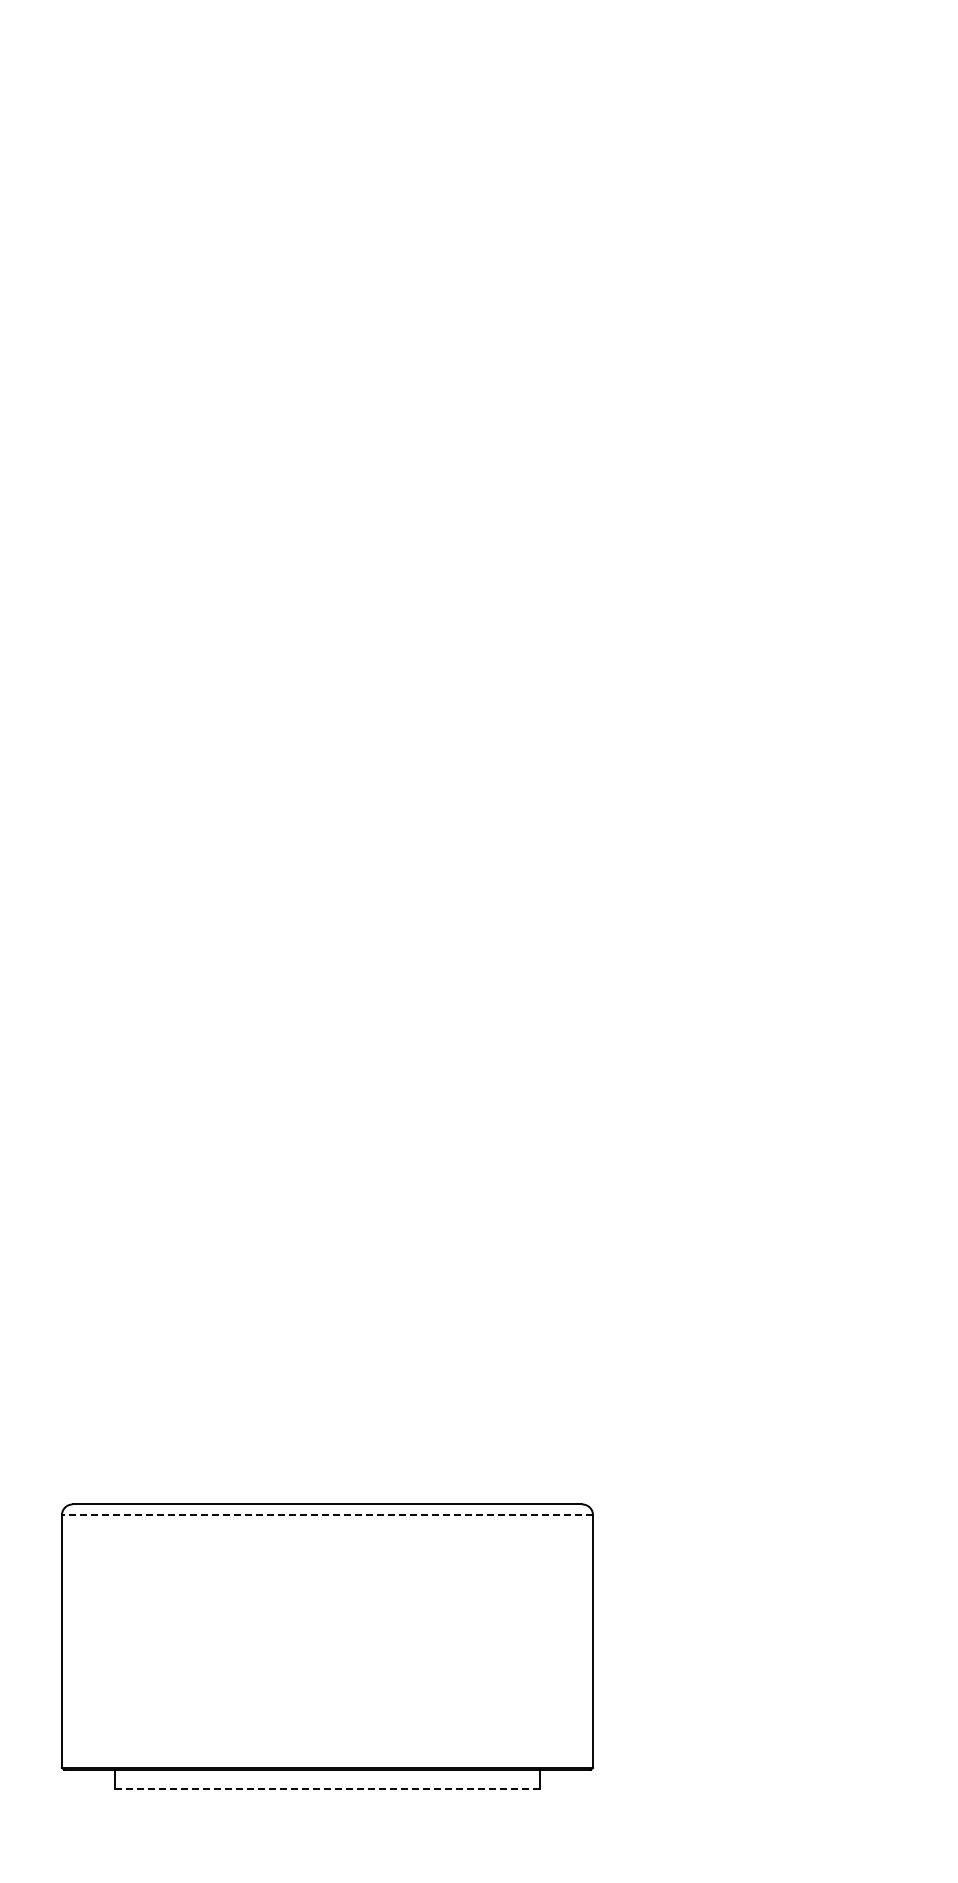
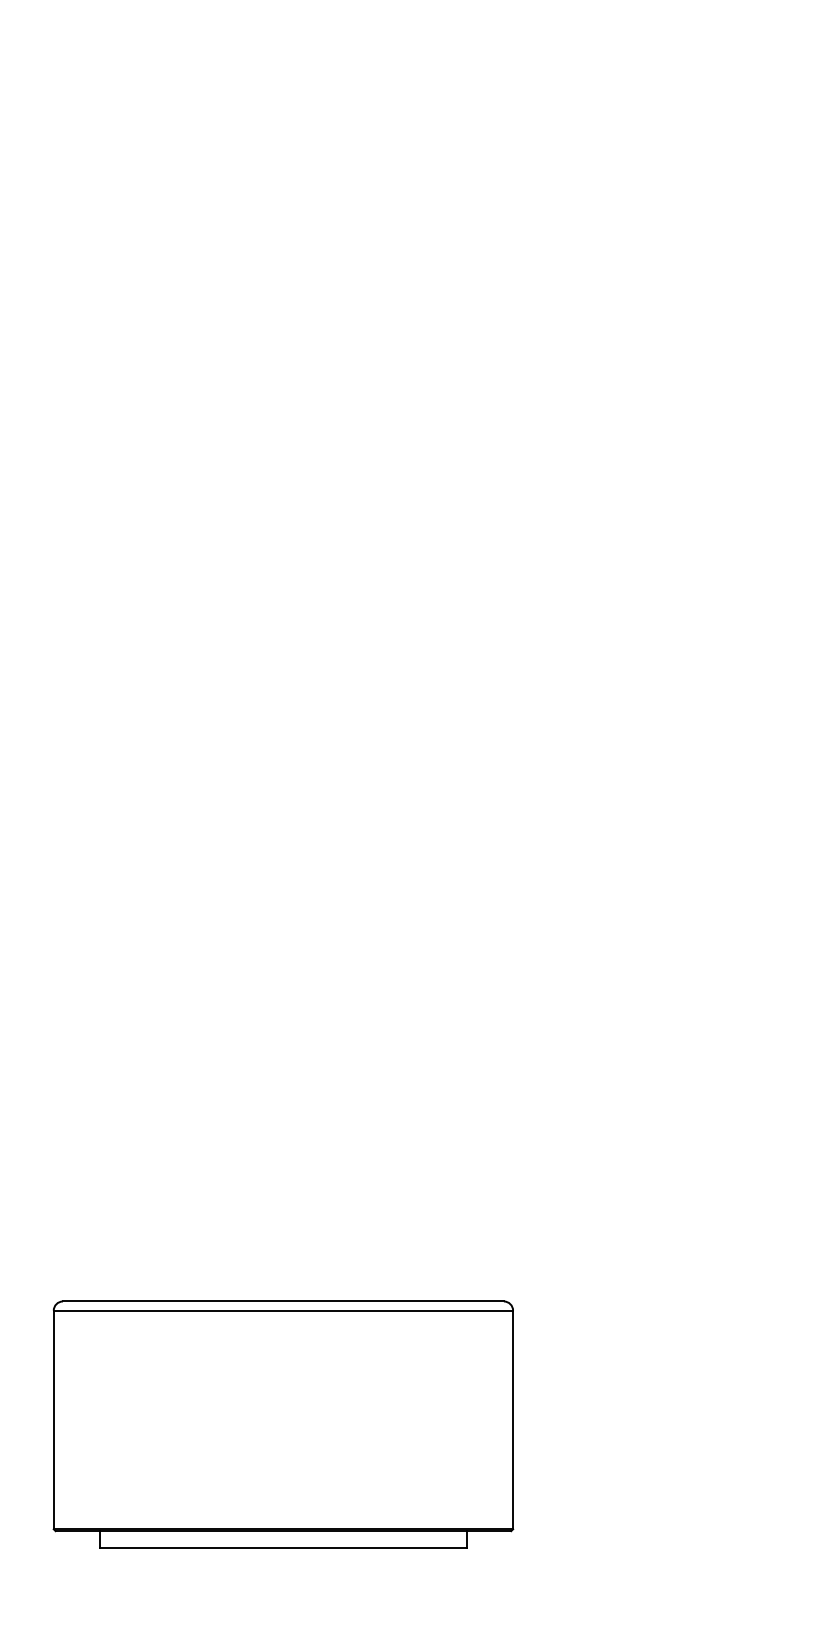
line: (327, 1515) -> (283, 1311), dashed -> solid
line: (327, 1789) -> (283, 1548), dashed -> solid

